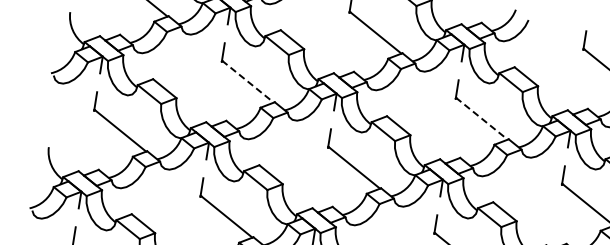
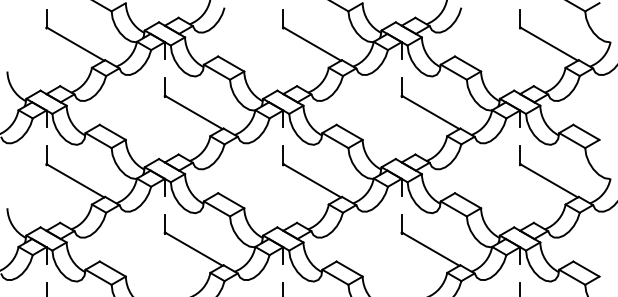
line: (248, 81) -> (194, 112), dashed -> solid
line: (482, 118) -> (431, 112), dashed -> solid

